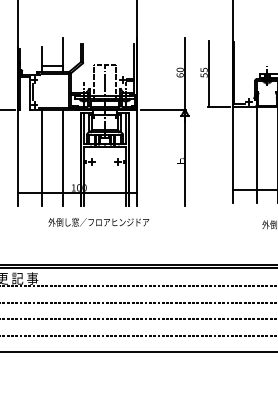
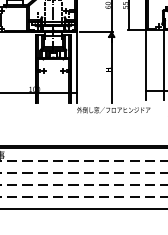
line: (41, 157) -> (7, 67), removed
line: (63, 157) -> (23, 67), removed
text: (98, 222) -> (113, 110), moved

